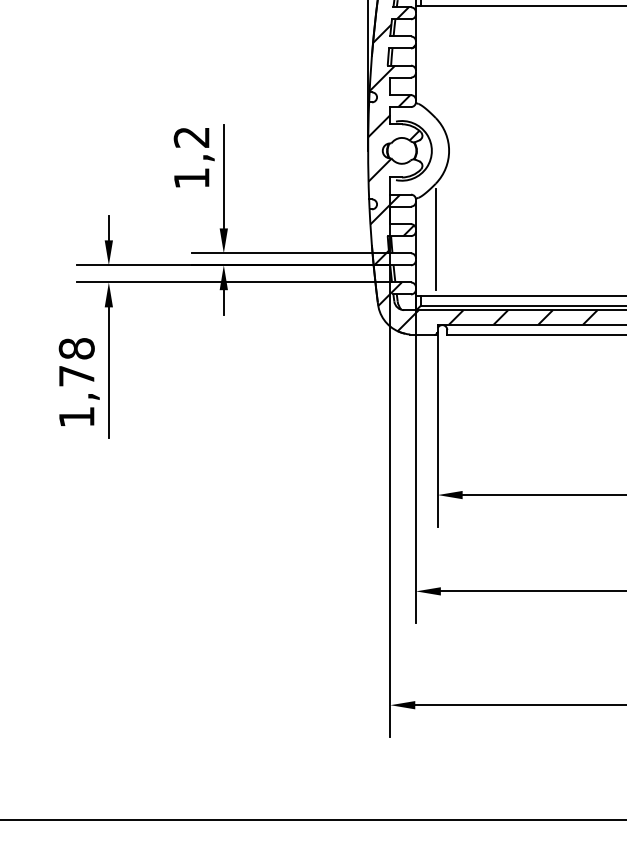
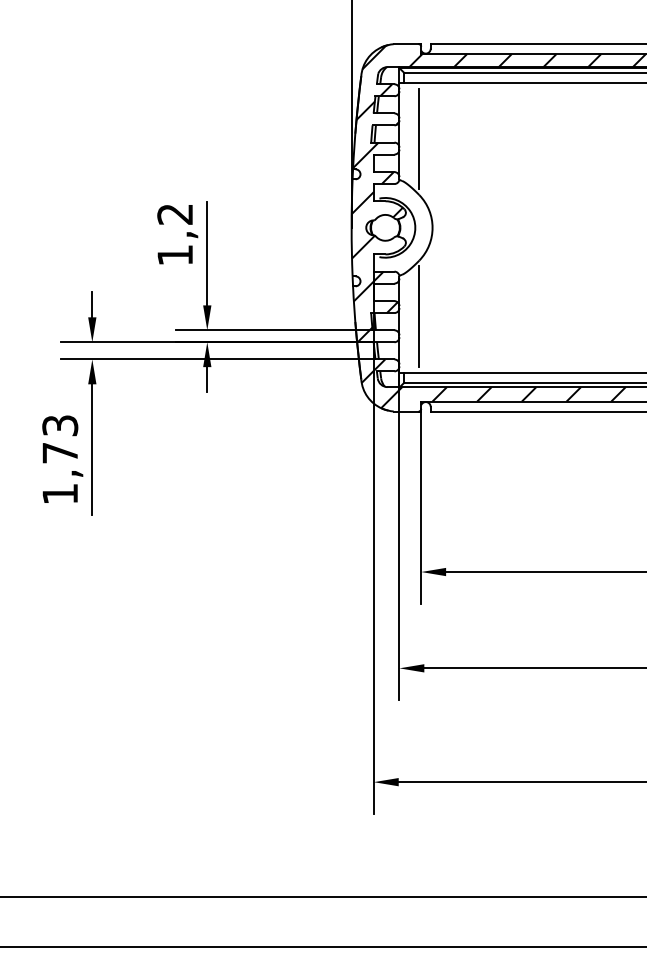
line: (436, 61) -> (419, 138), added
text: (77, 348) -> (60, 425), 1,78 -> 1,73

